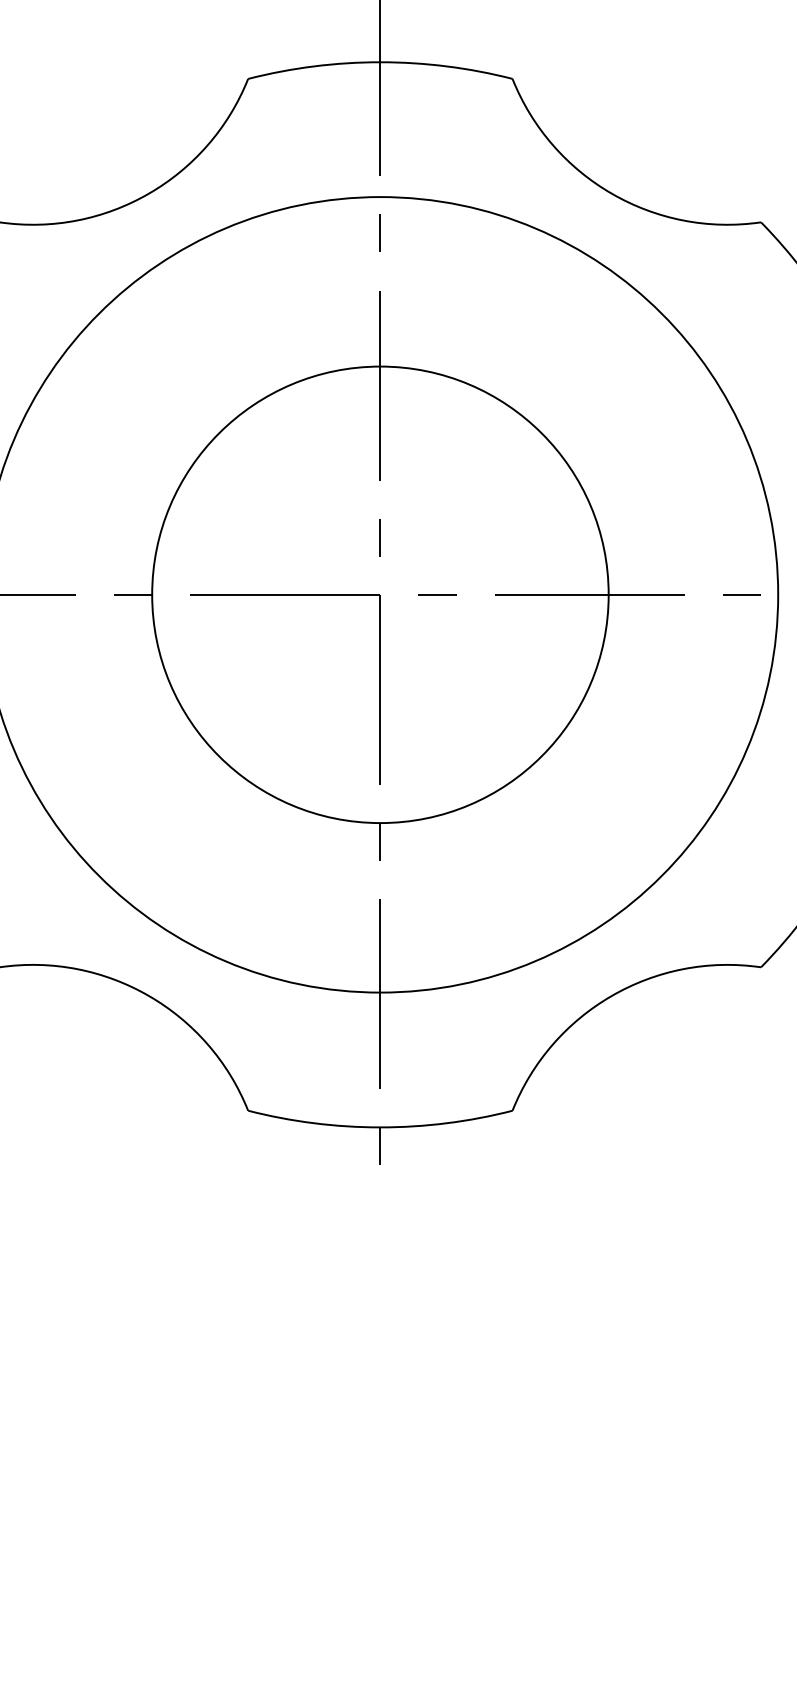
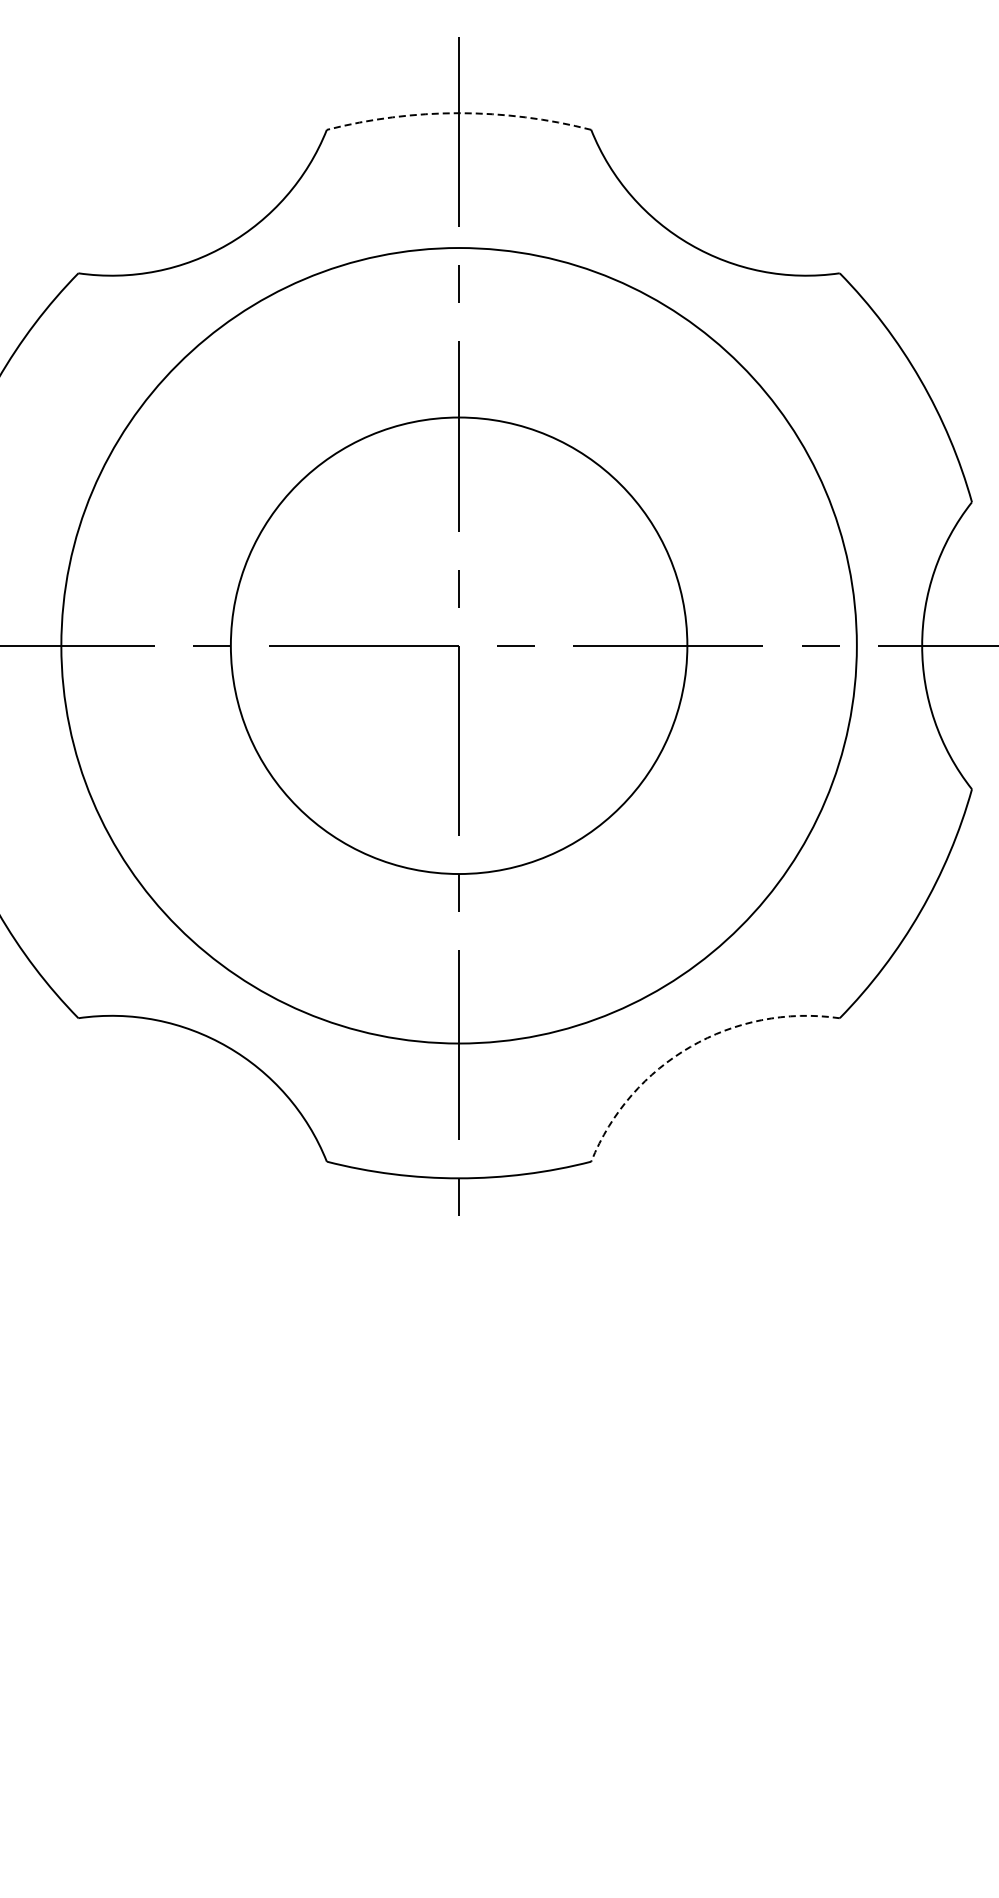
arc: (380, 62) -> (459, 113), solid -> dashed
arc: (611, 995) -> (690, 1046), solid -> dashed

